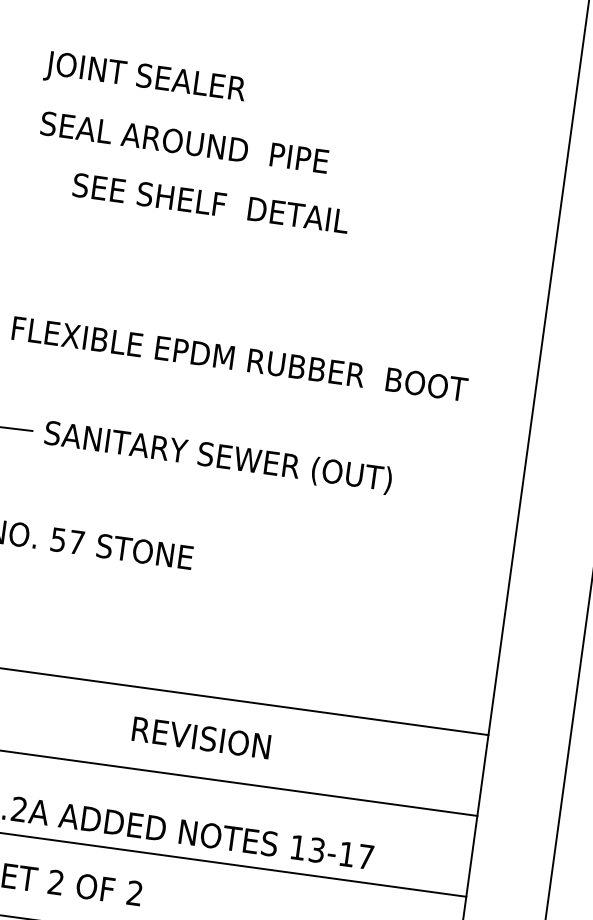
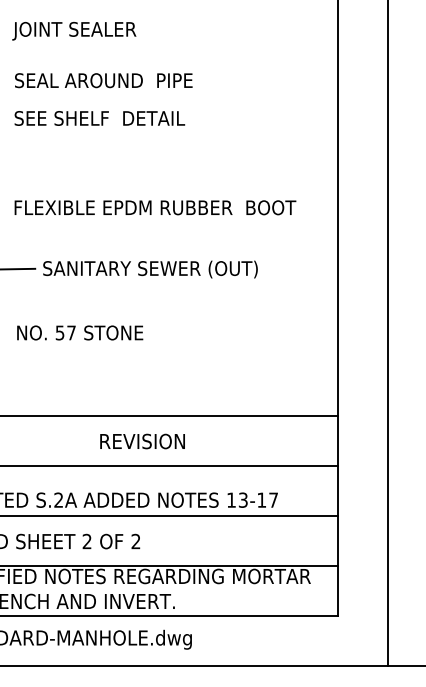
text: (145, 79) -> (74, 31), moved
text: (210, 203) -> (99, 118), moved
text: (201, 737) -> (142, 441), moved

